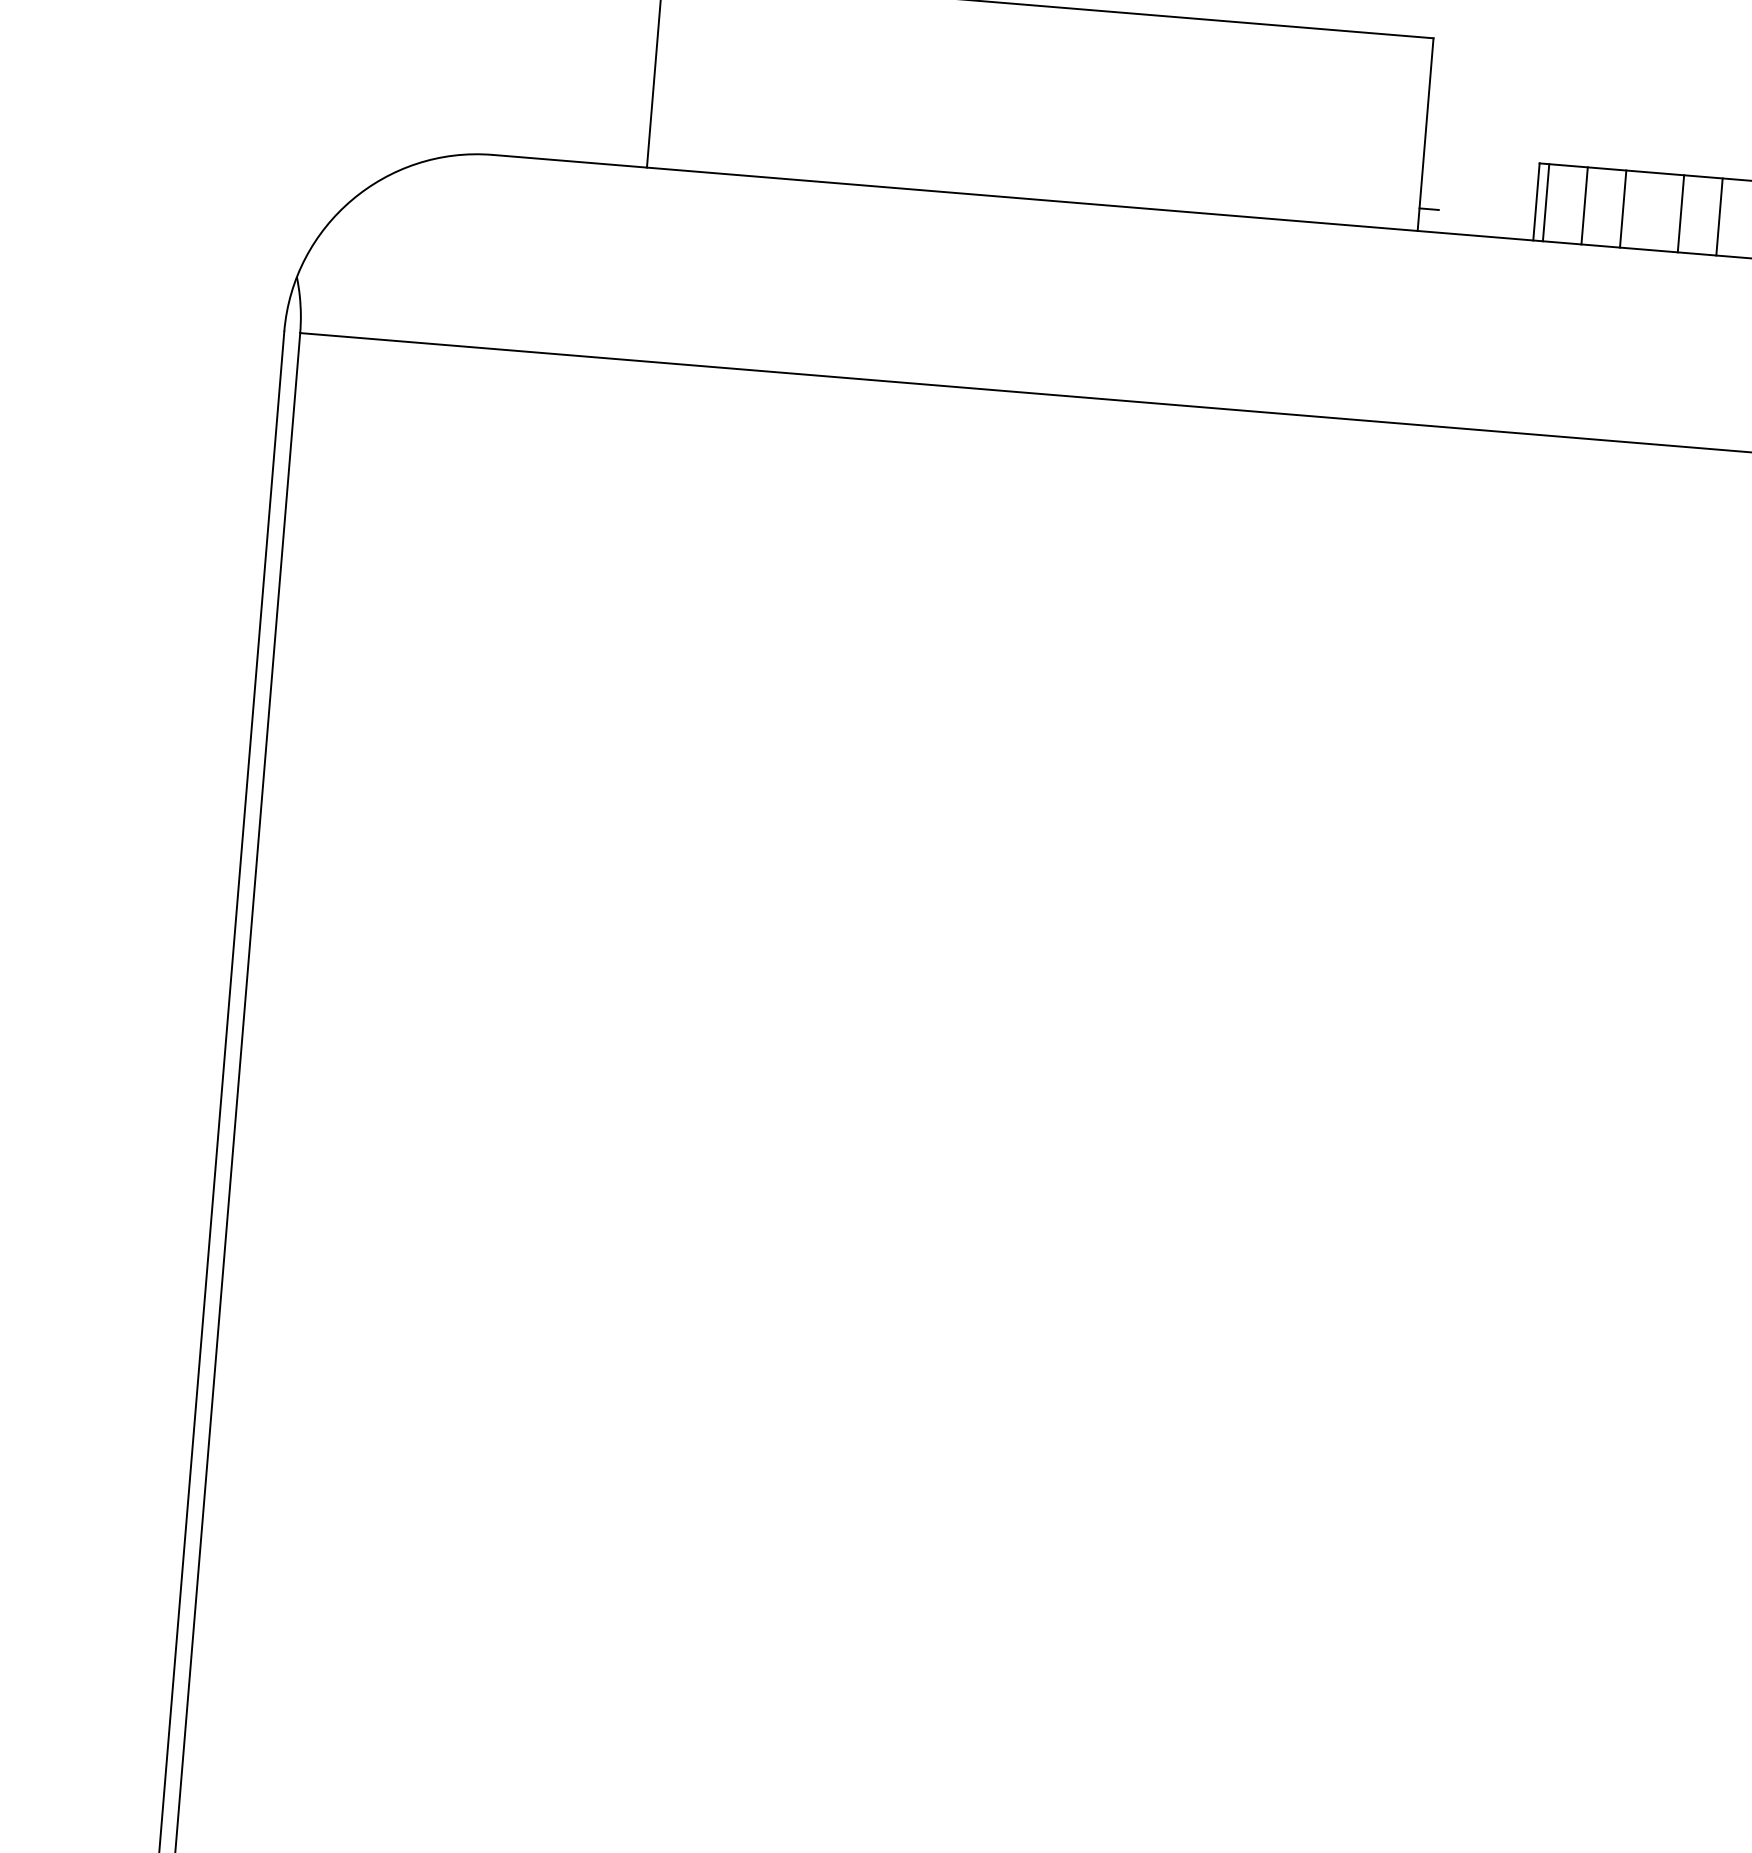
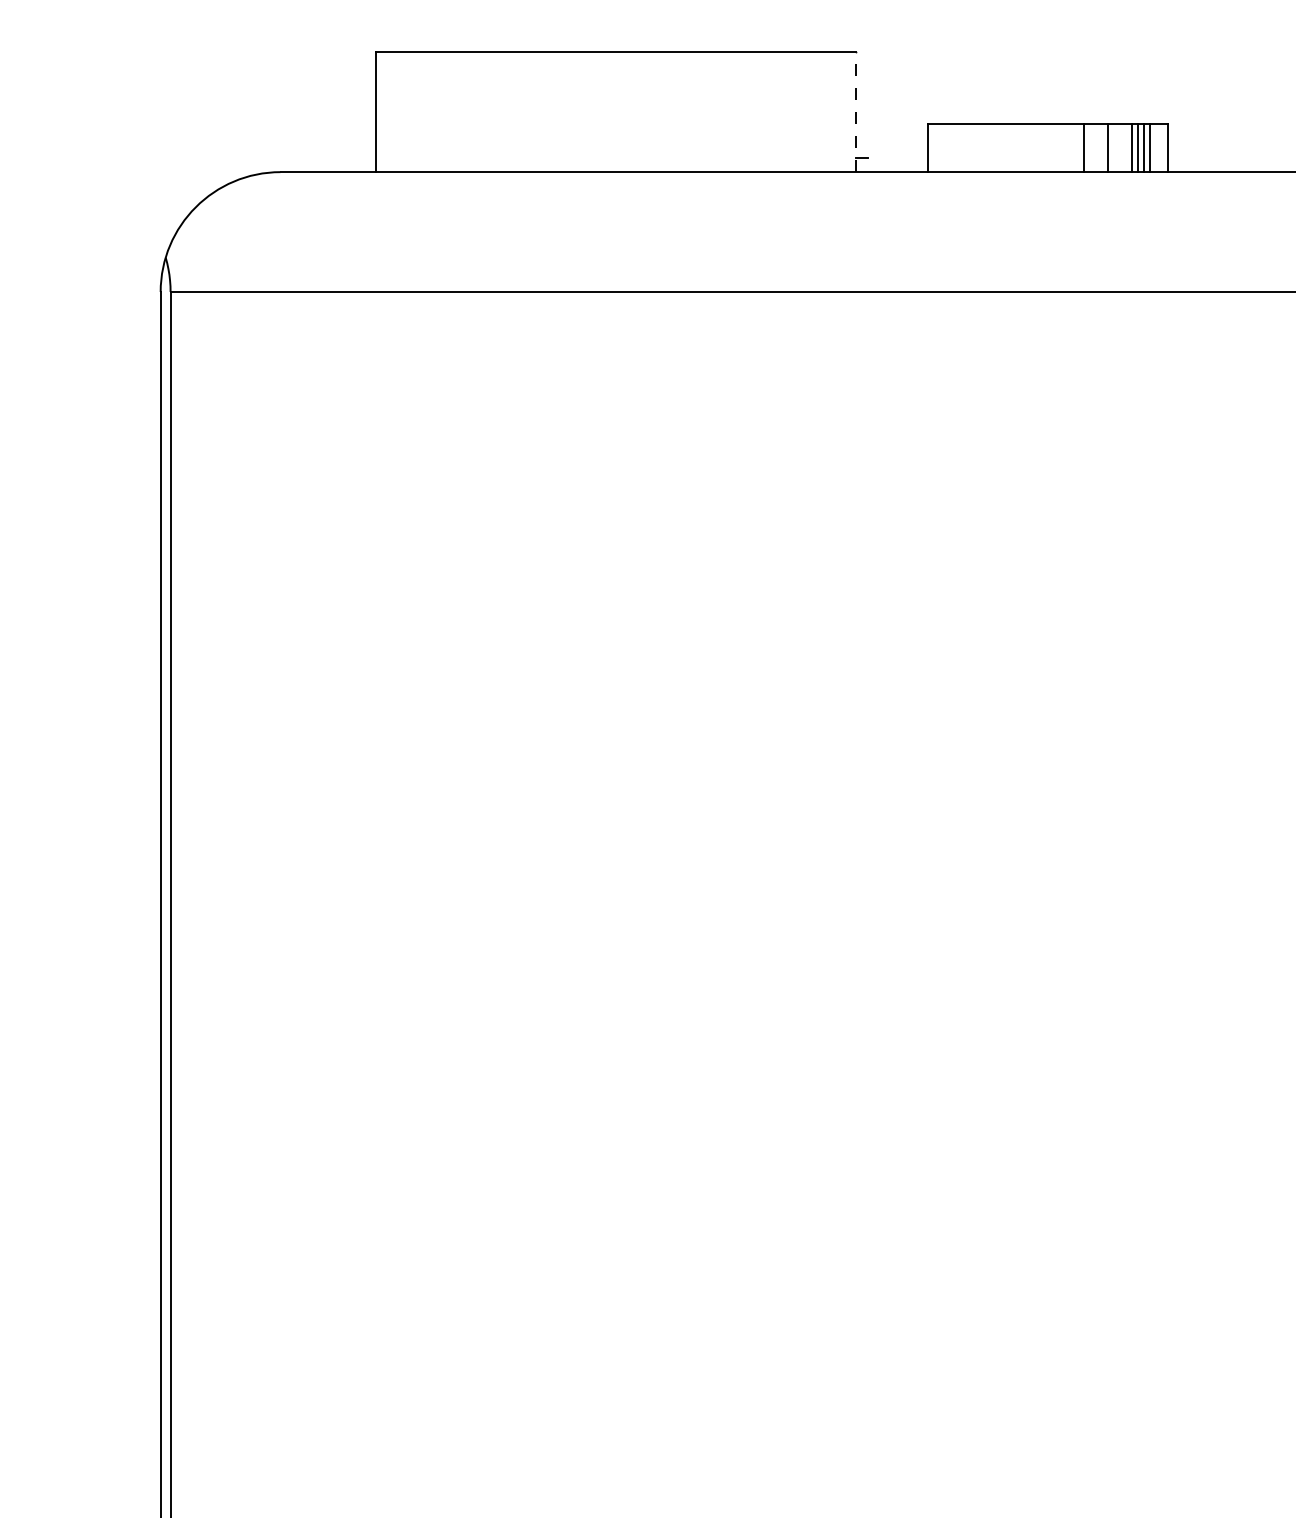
line: (1424, 135) -> (855, 112), solid -> dashed
line: (1545, 203) -> (933, 148), removed
line: (1583, 206) -> (957, 148), removed
line: (1622, 209) -> (981, 148), removed
line: (1680, 214) -> (1017, 148), removed
line: (1718, 217) -> (1041, 148), removed

